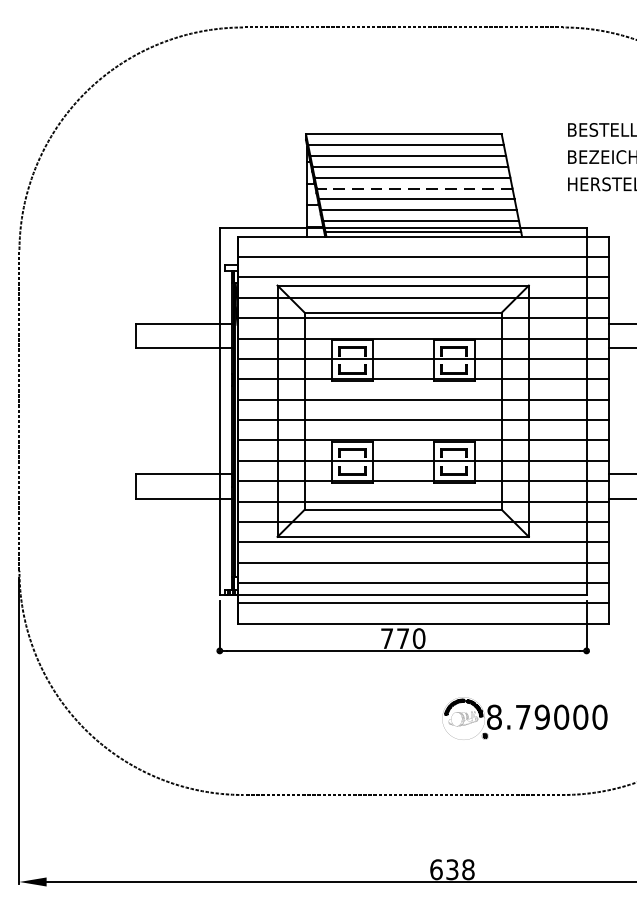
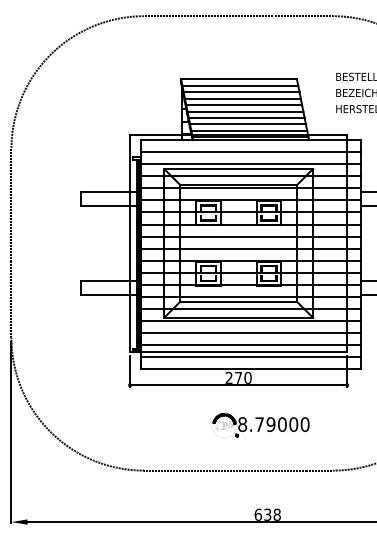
line: (414, 188) -> (245, 111), dashed -> solid
text: (386, 637) -> (228, 377), 770 -> 270
part: (524, 718) -> (260, 425), moved

